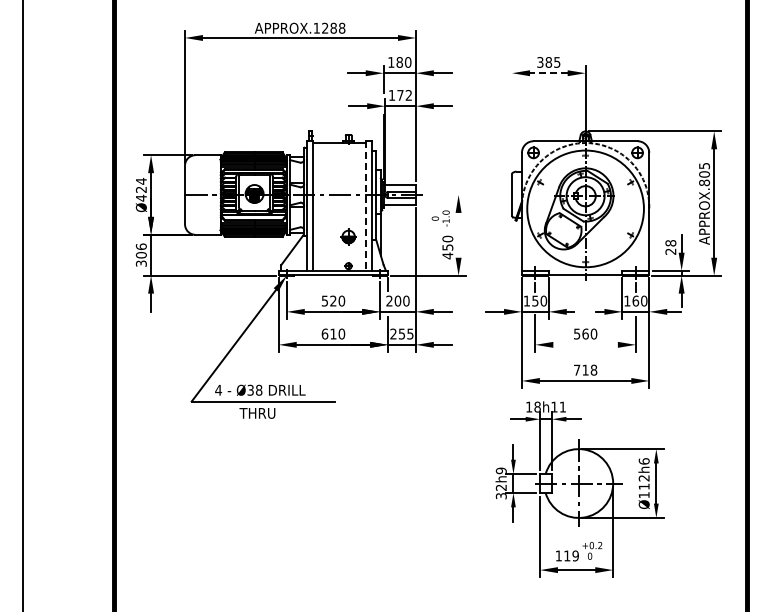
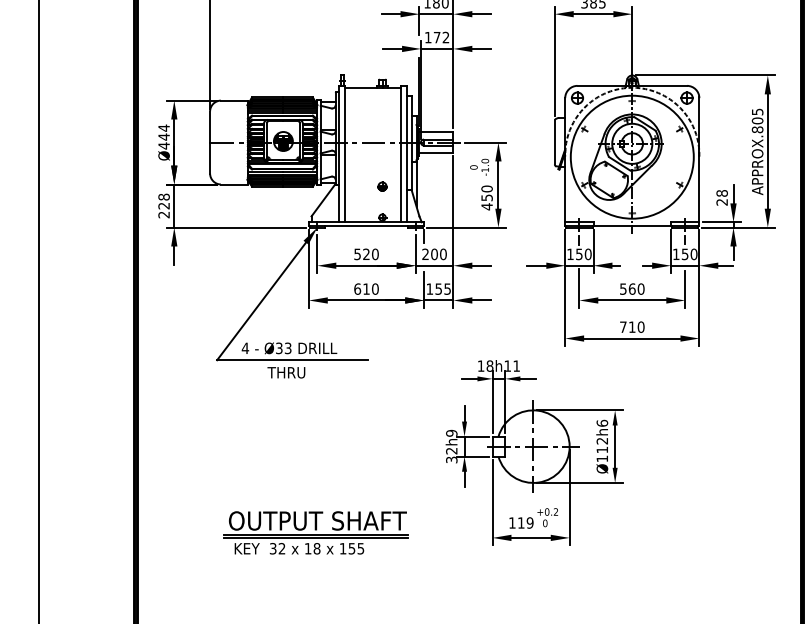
line: (548, 73) -> (593, 14), dashed -> solid
line: (512, 117) -> (555, 60), added
text: (140, 189) -> (163, 136), Ø424 -> Ø444
line: (445, 195) -> (484, 143), added
line: (366, 205) -> (401, 153), dashed -> solid
line: (458, 234) -> (498, 184), added
part: (348, 236) -> (382, 186), size x0.62
text: (140, 254) -> (163, 205), 306 -> 228
text: (635, 300) -> (684, 253), 160 -> 150
text: (393, 333) -> (429, 288), 255 -> 155
line: (585, 344) -> (632, 300), added
text: (593, 370) -> (640, 327), 718 -> 710
text: (258, 389) -> (287, 347), Ø38 -> Ø33
part: (579, 489) -> (534, 452), moved
part: (285, 564) -> (315, 532), added

